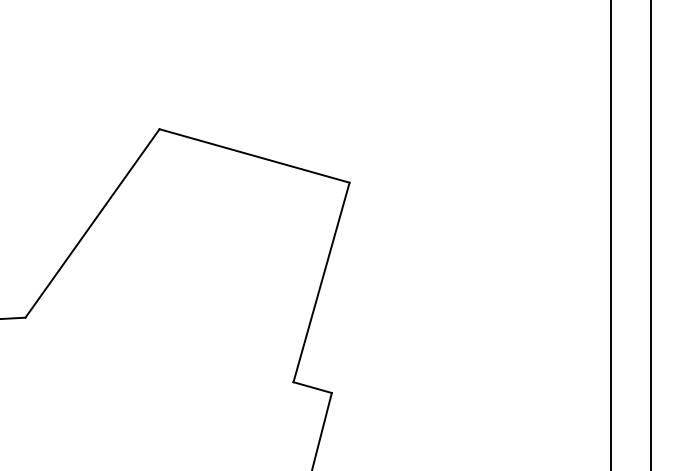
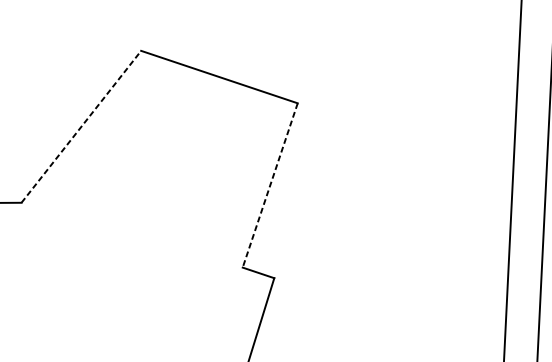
line: (92, 223) -> (81, 126), solid -> dashed
line: (321, 282) -> (270, 185), solid -> dashed

